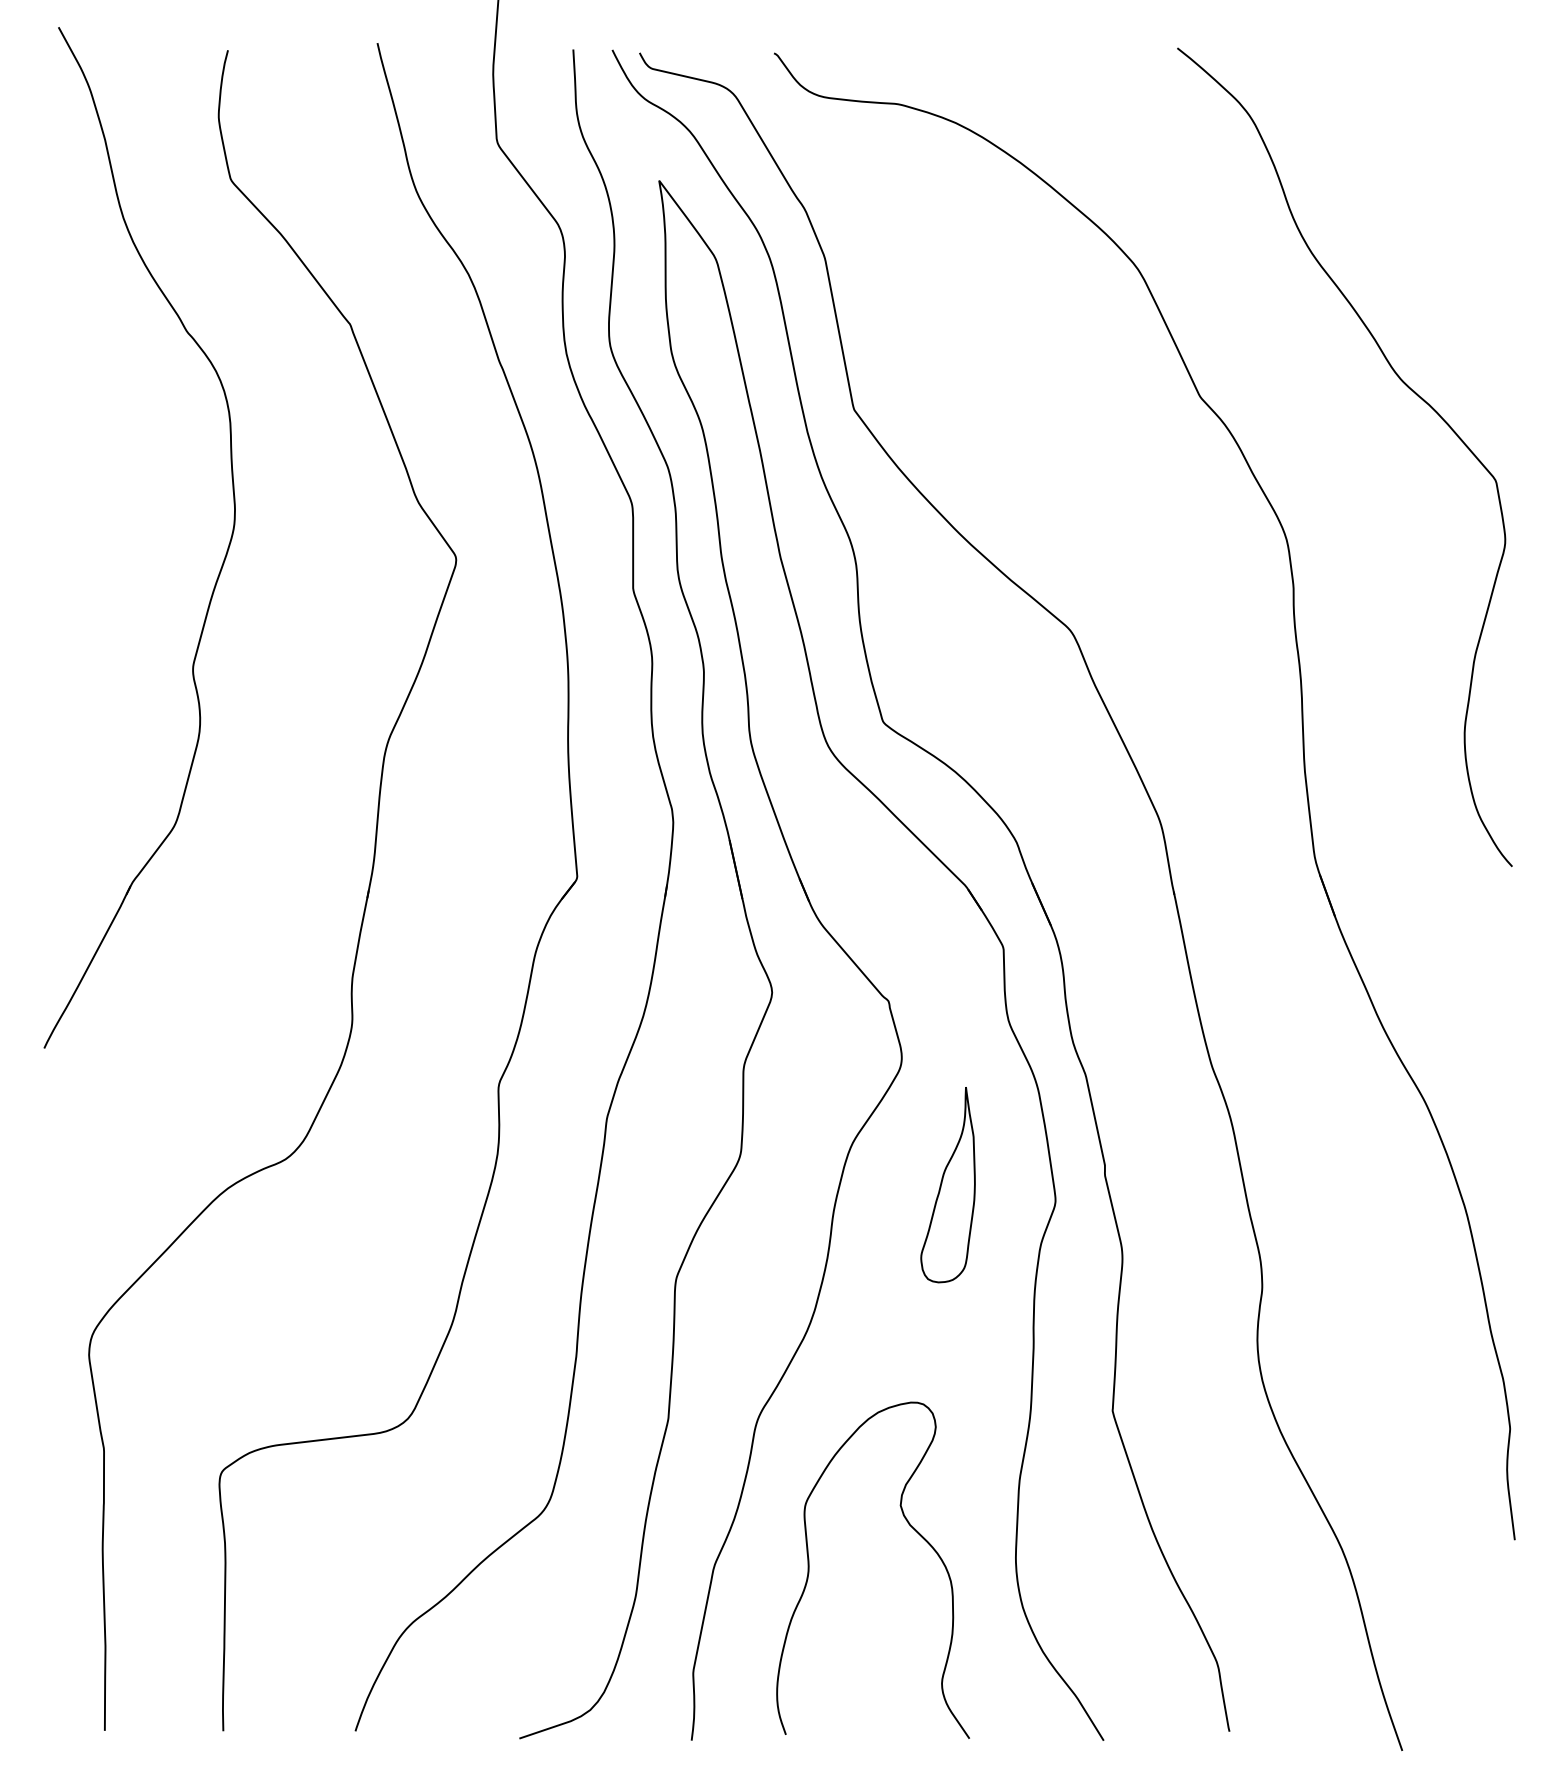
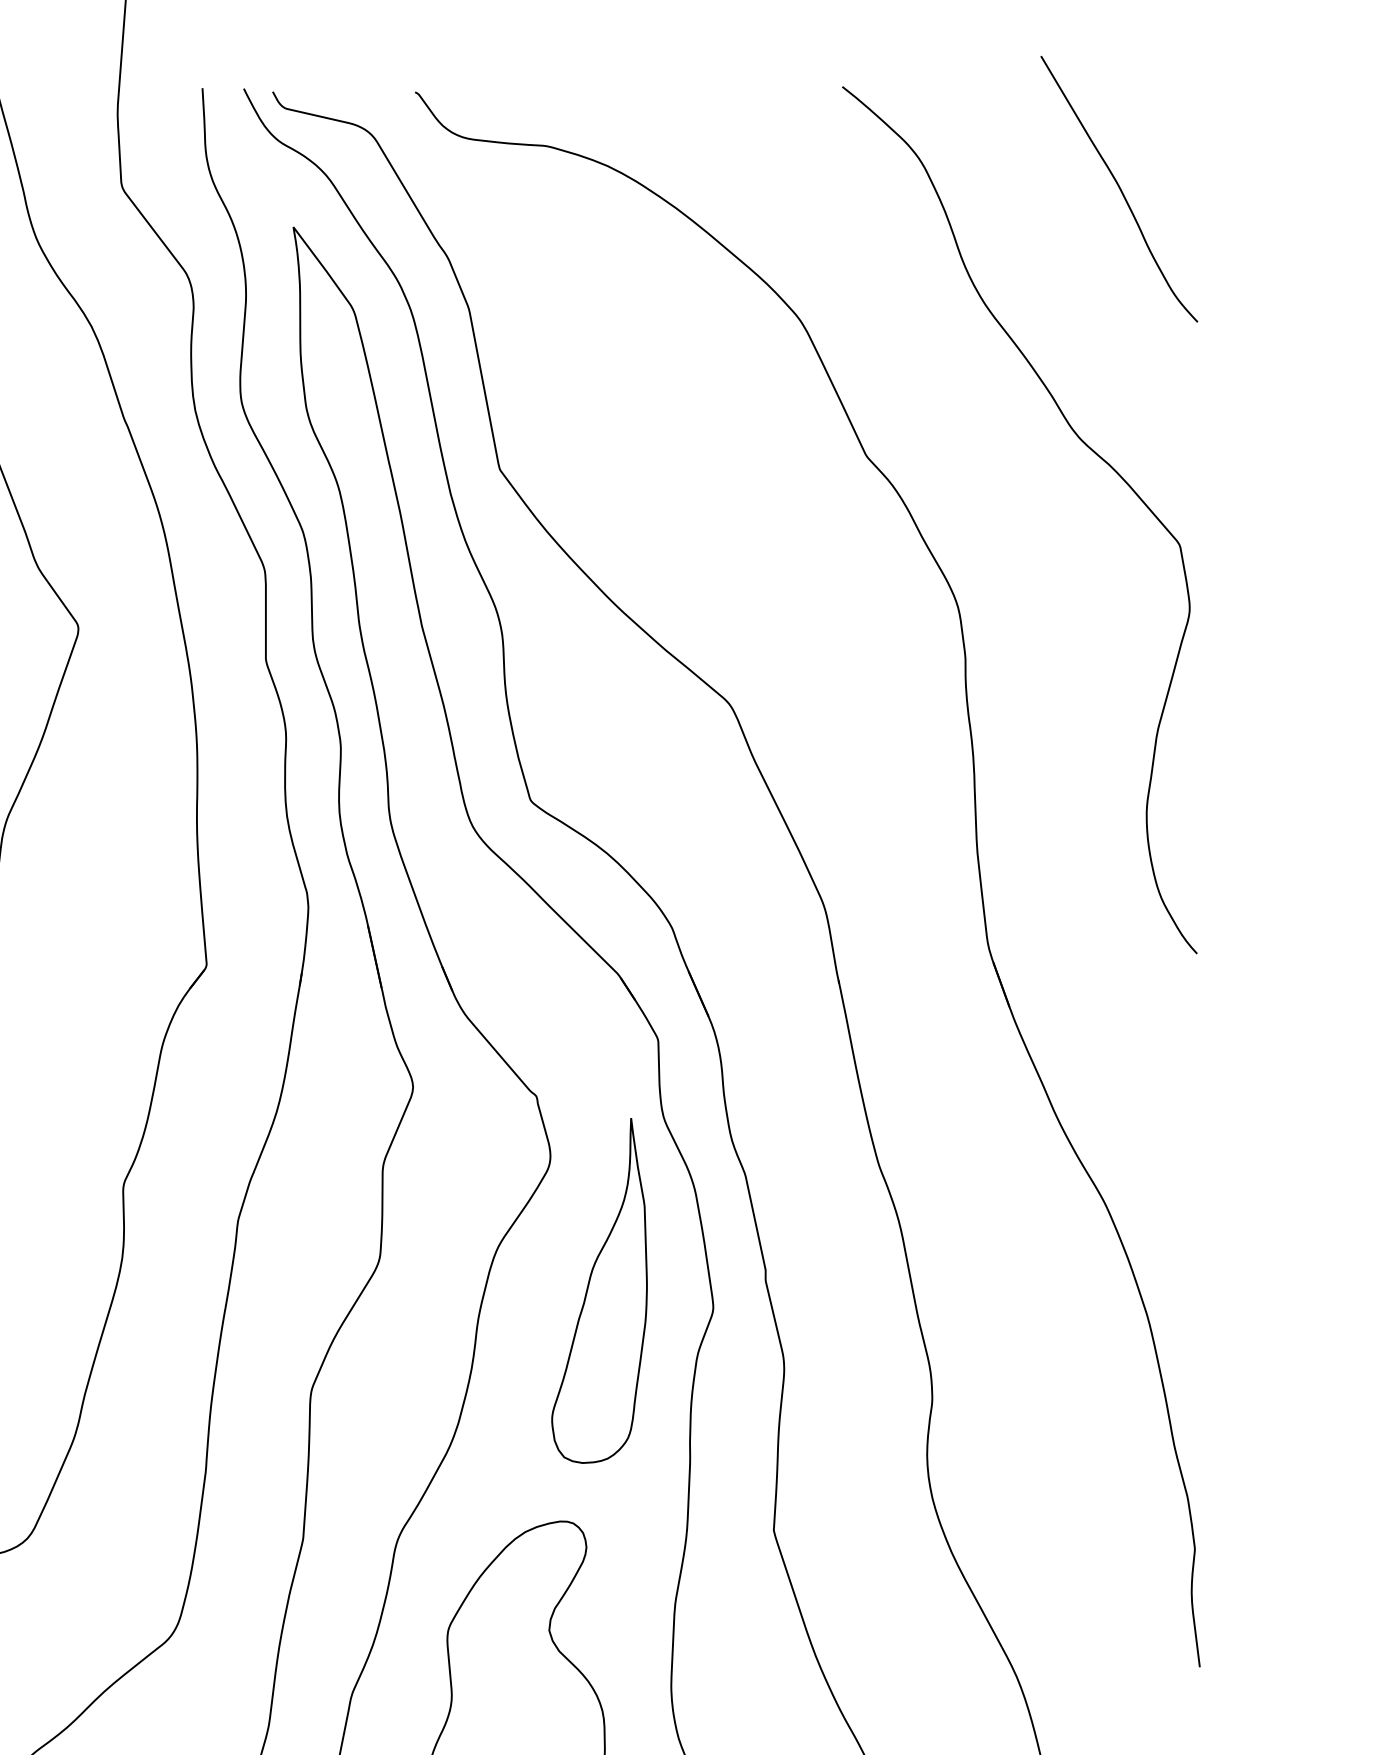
curve: (1438, 144) -> (1118, 188), added
part: (947, 1184) -> (598, 1290), size x1.67

